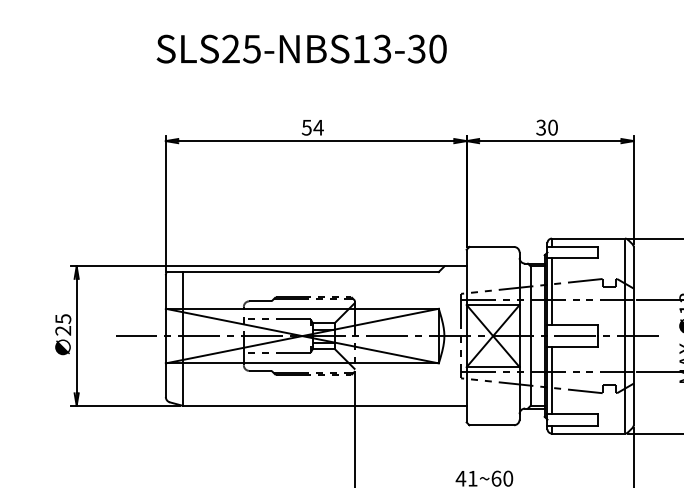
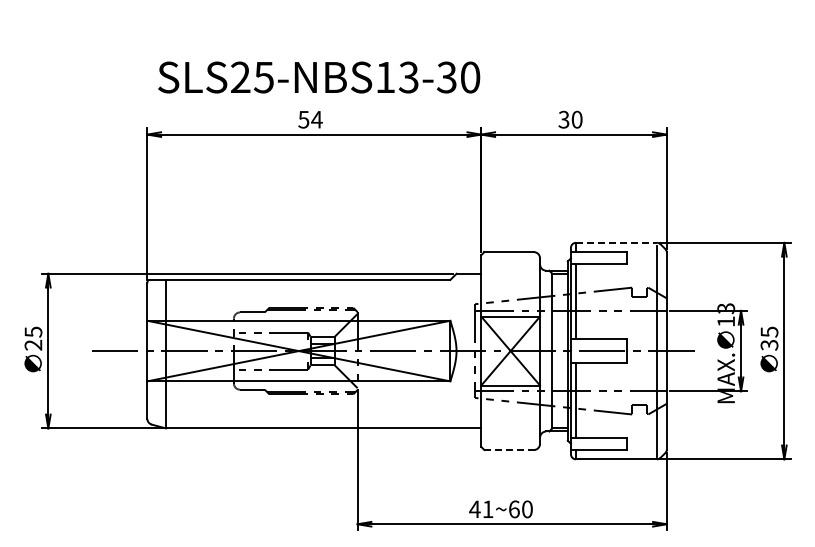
text: (302, 49) -> (319, 77), moved
line: (588, 238) -> (616, 242), solid -> dashed
line: (492, 425) -> (509, 450), solid -> dashed

